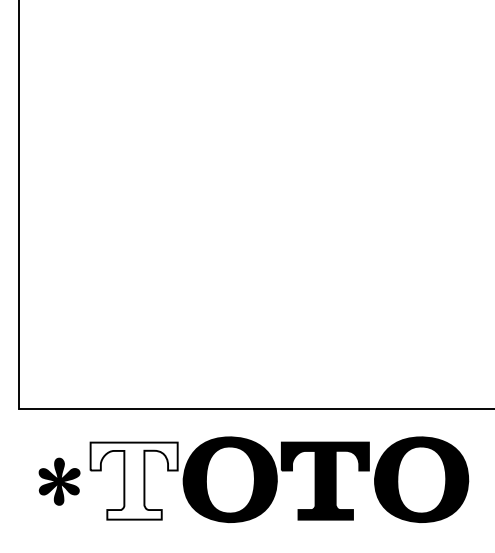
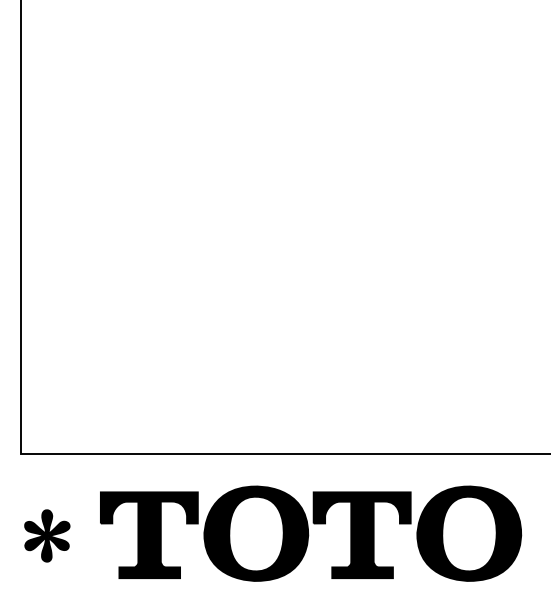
part: (59, 481) -> (47, 535), moved
fill: (133, 481) -> (148, 535), added

